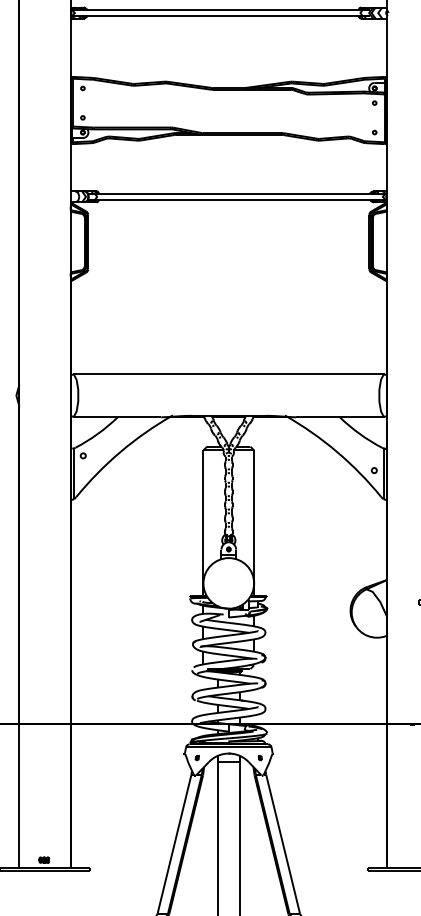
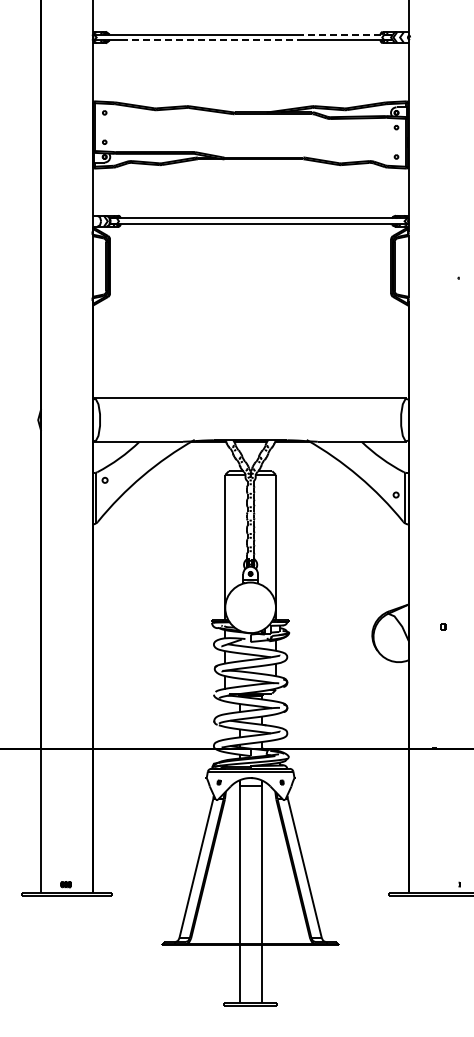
line: (326, 10) -> (348, 34), solid -> dashed
line: (190, 16) -> (212, 40), solid -> dashed

